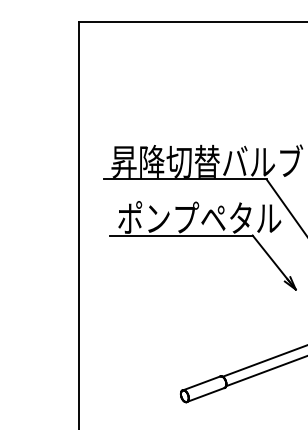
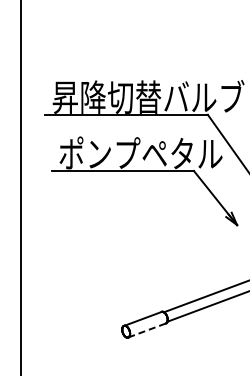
line: (206, 394) -> (147, 330), solid -> dashed

